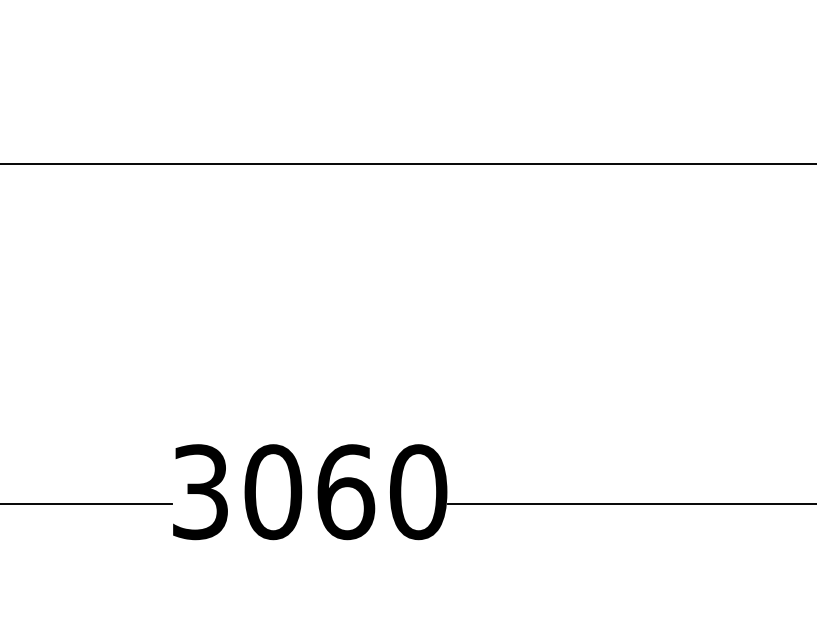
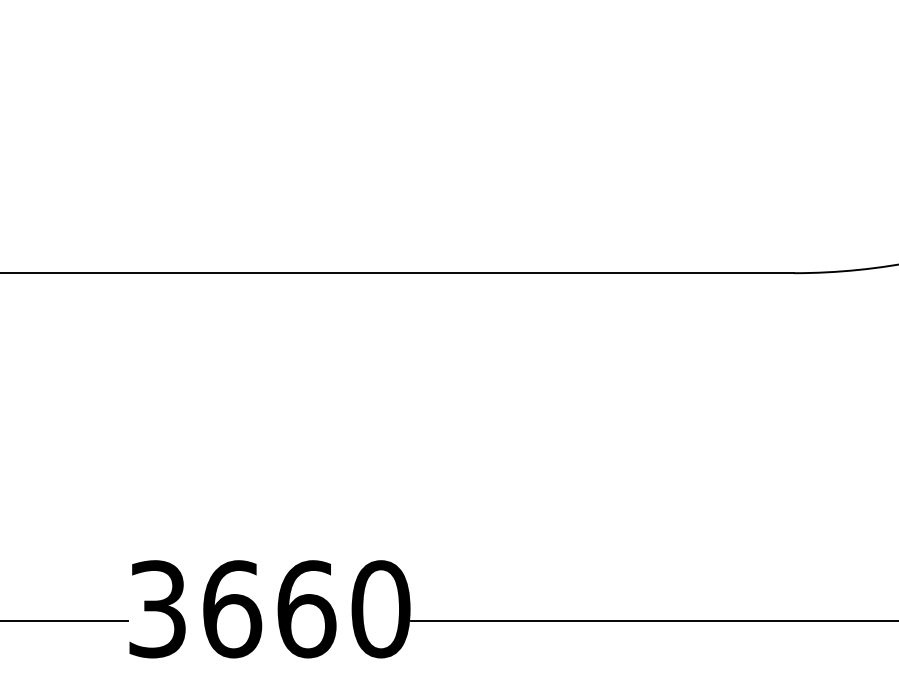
text: (273, 492) -> (232, 609), 3060 -> 3660

